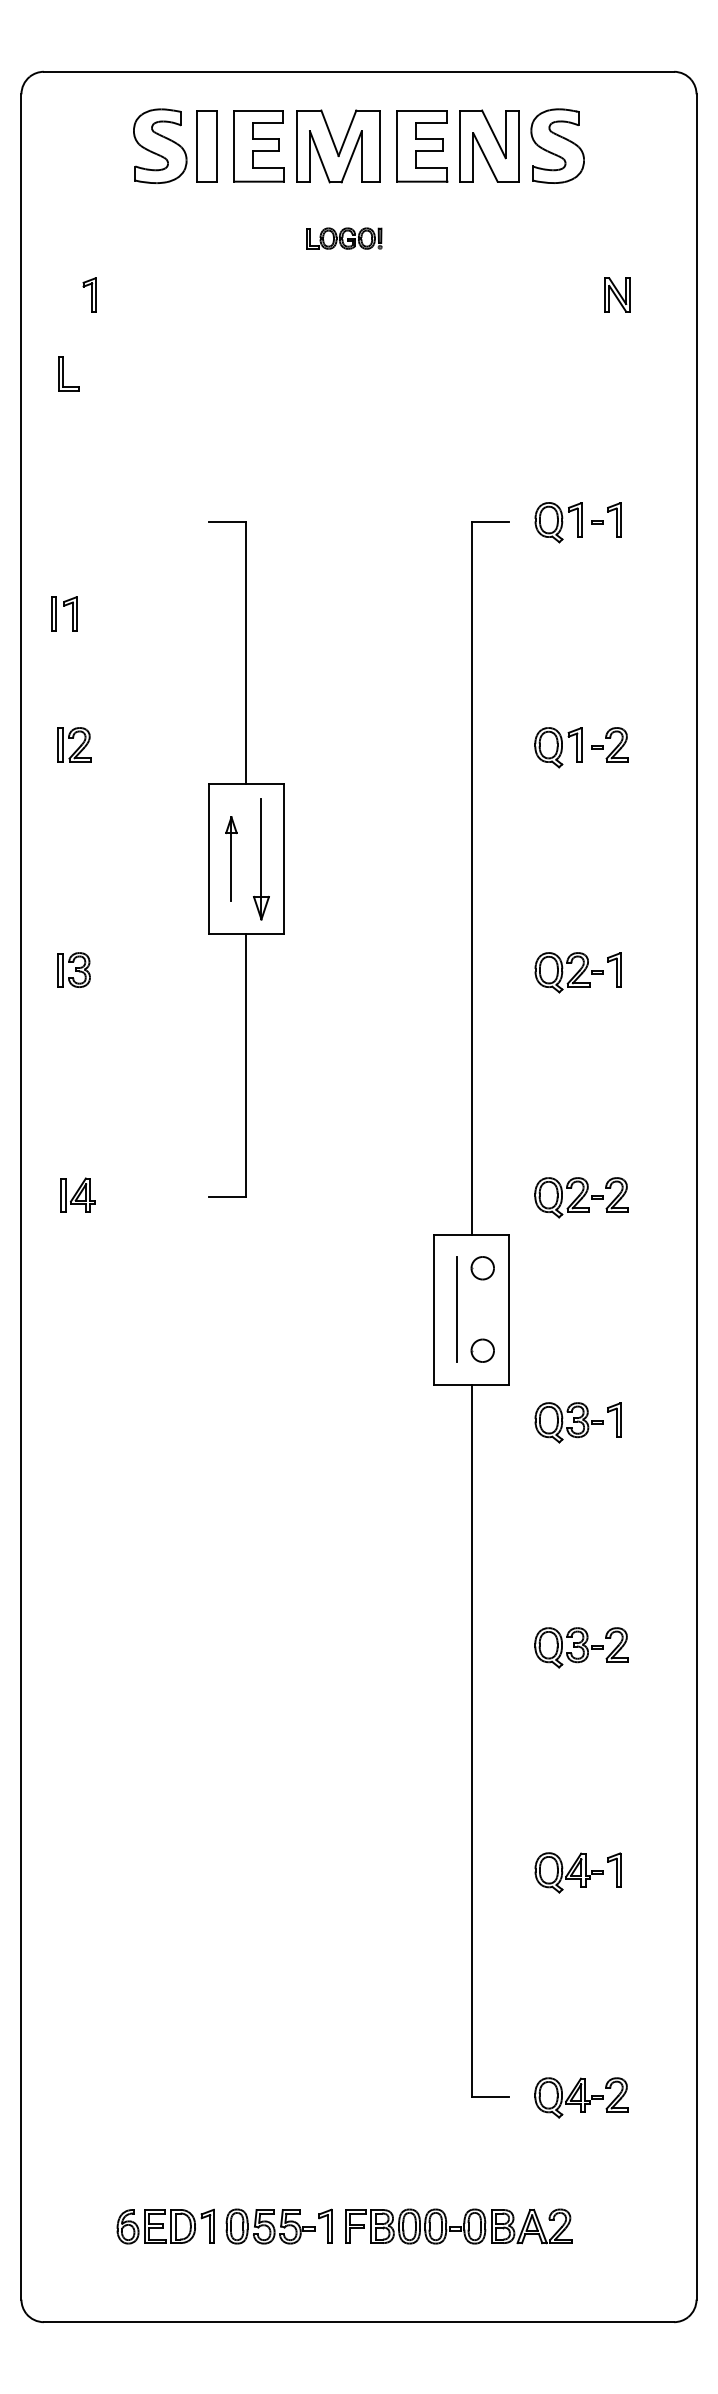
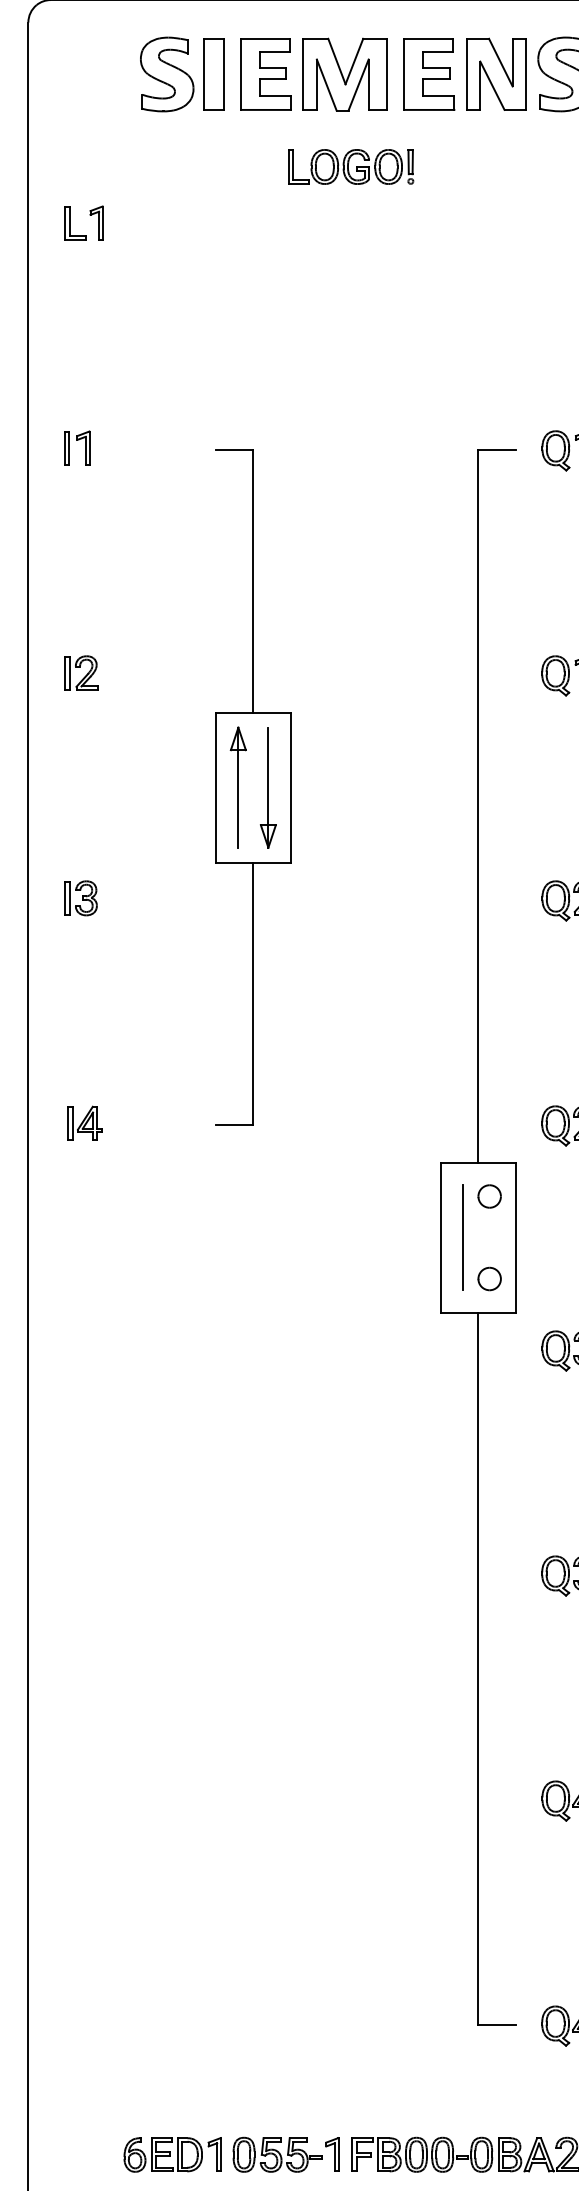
part: (344, 238) -> (351, 166), size x1.67
part: (68, 373) -> (75, 222), moved
part: (64, 606) -> (77, 440), moved
part: (231, 858) -> (238, 786), size x1.43

